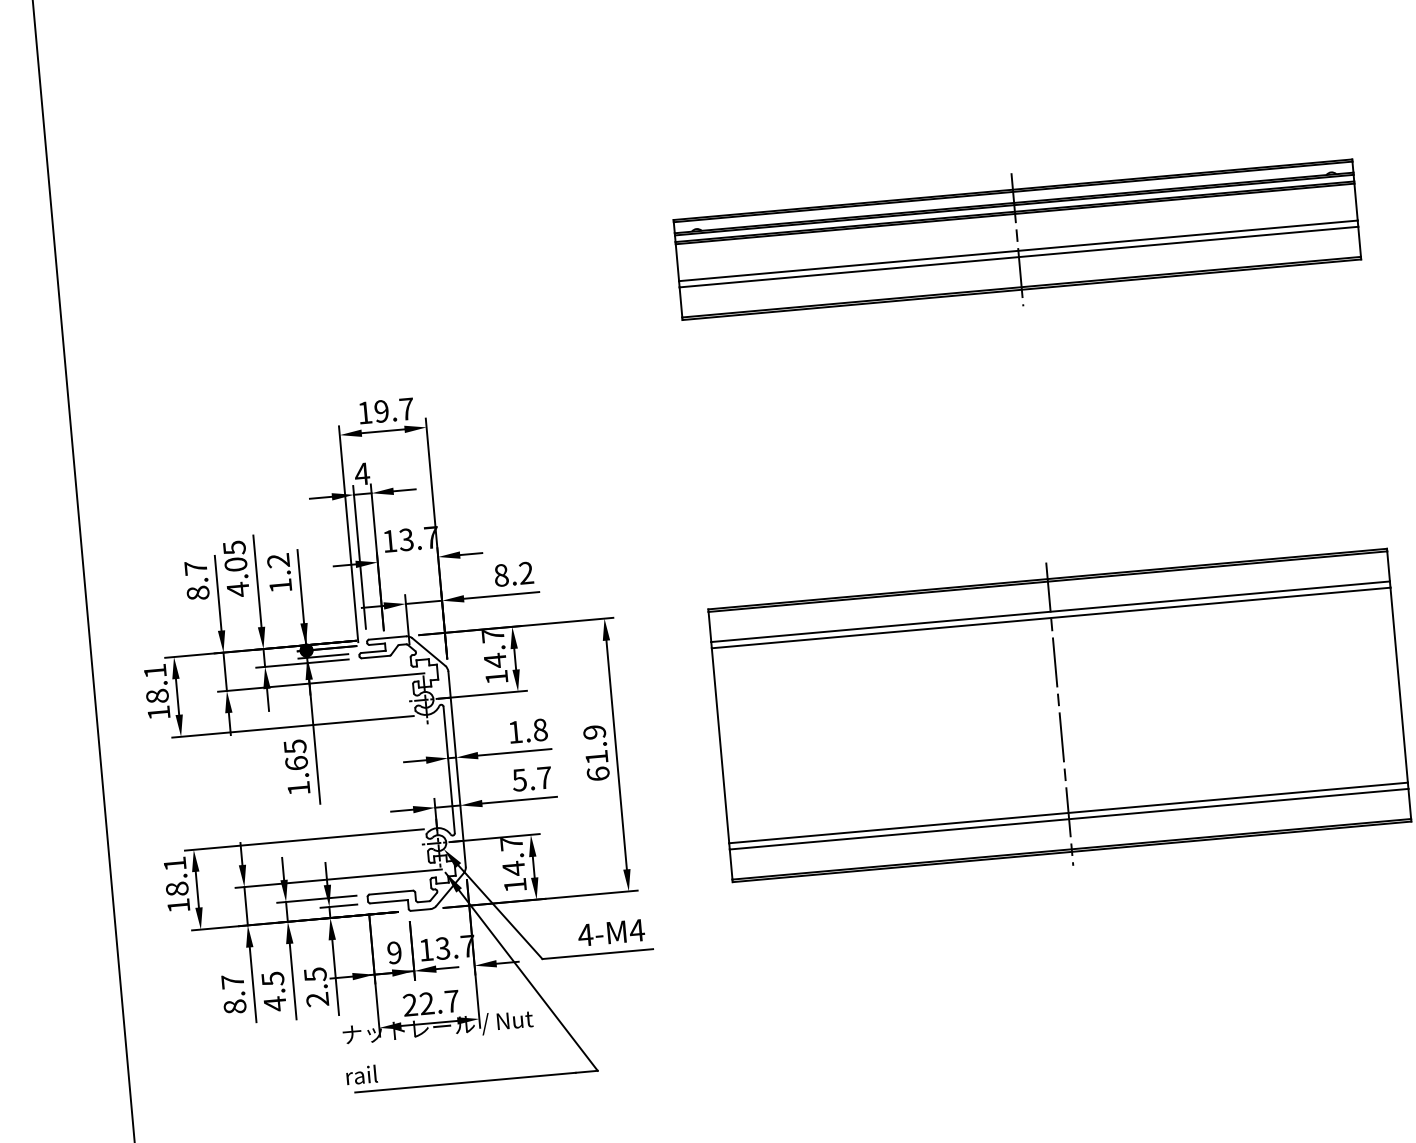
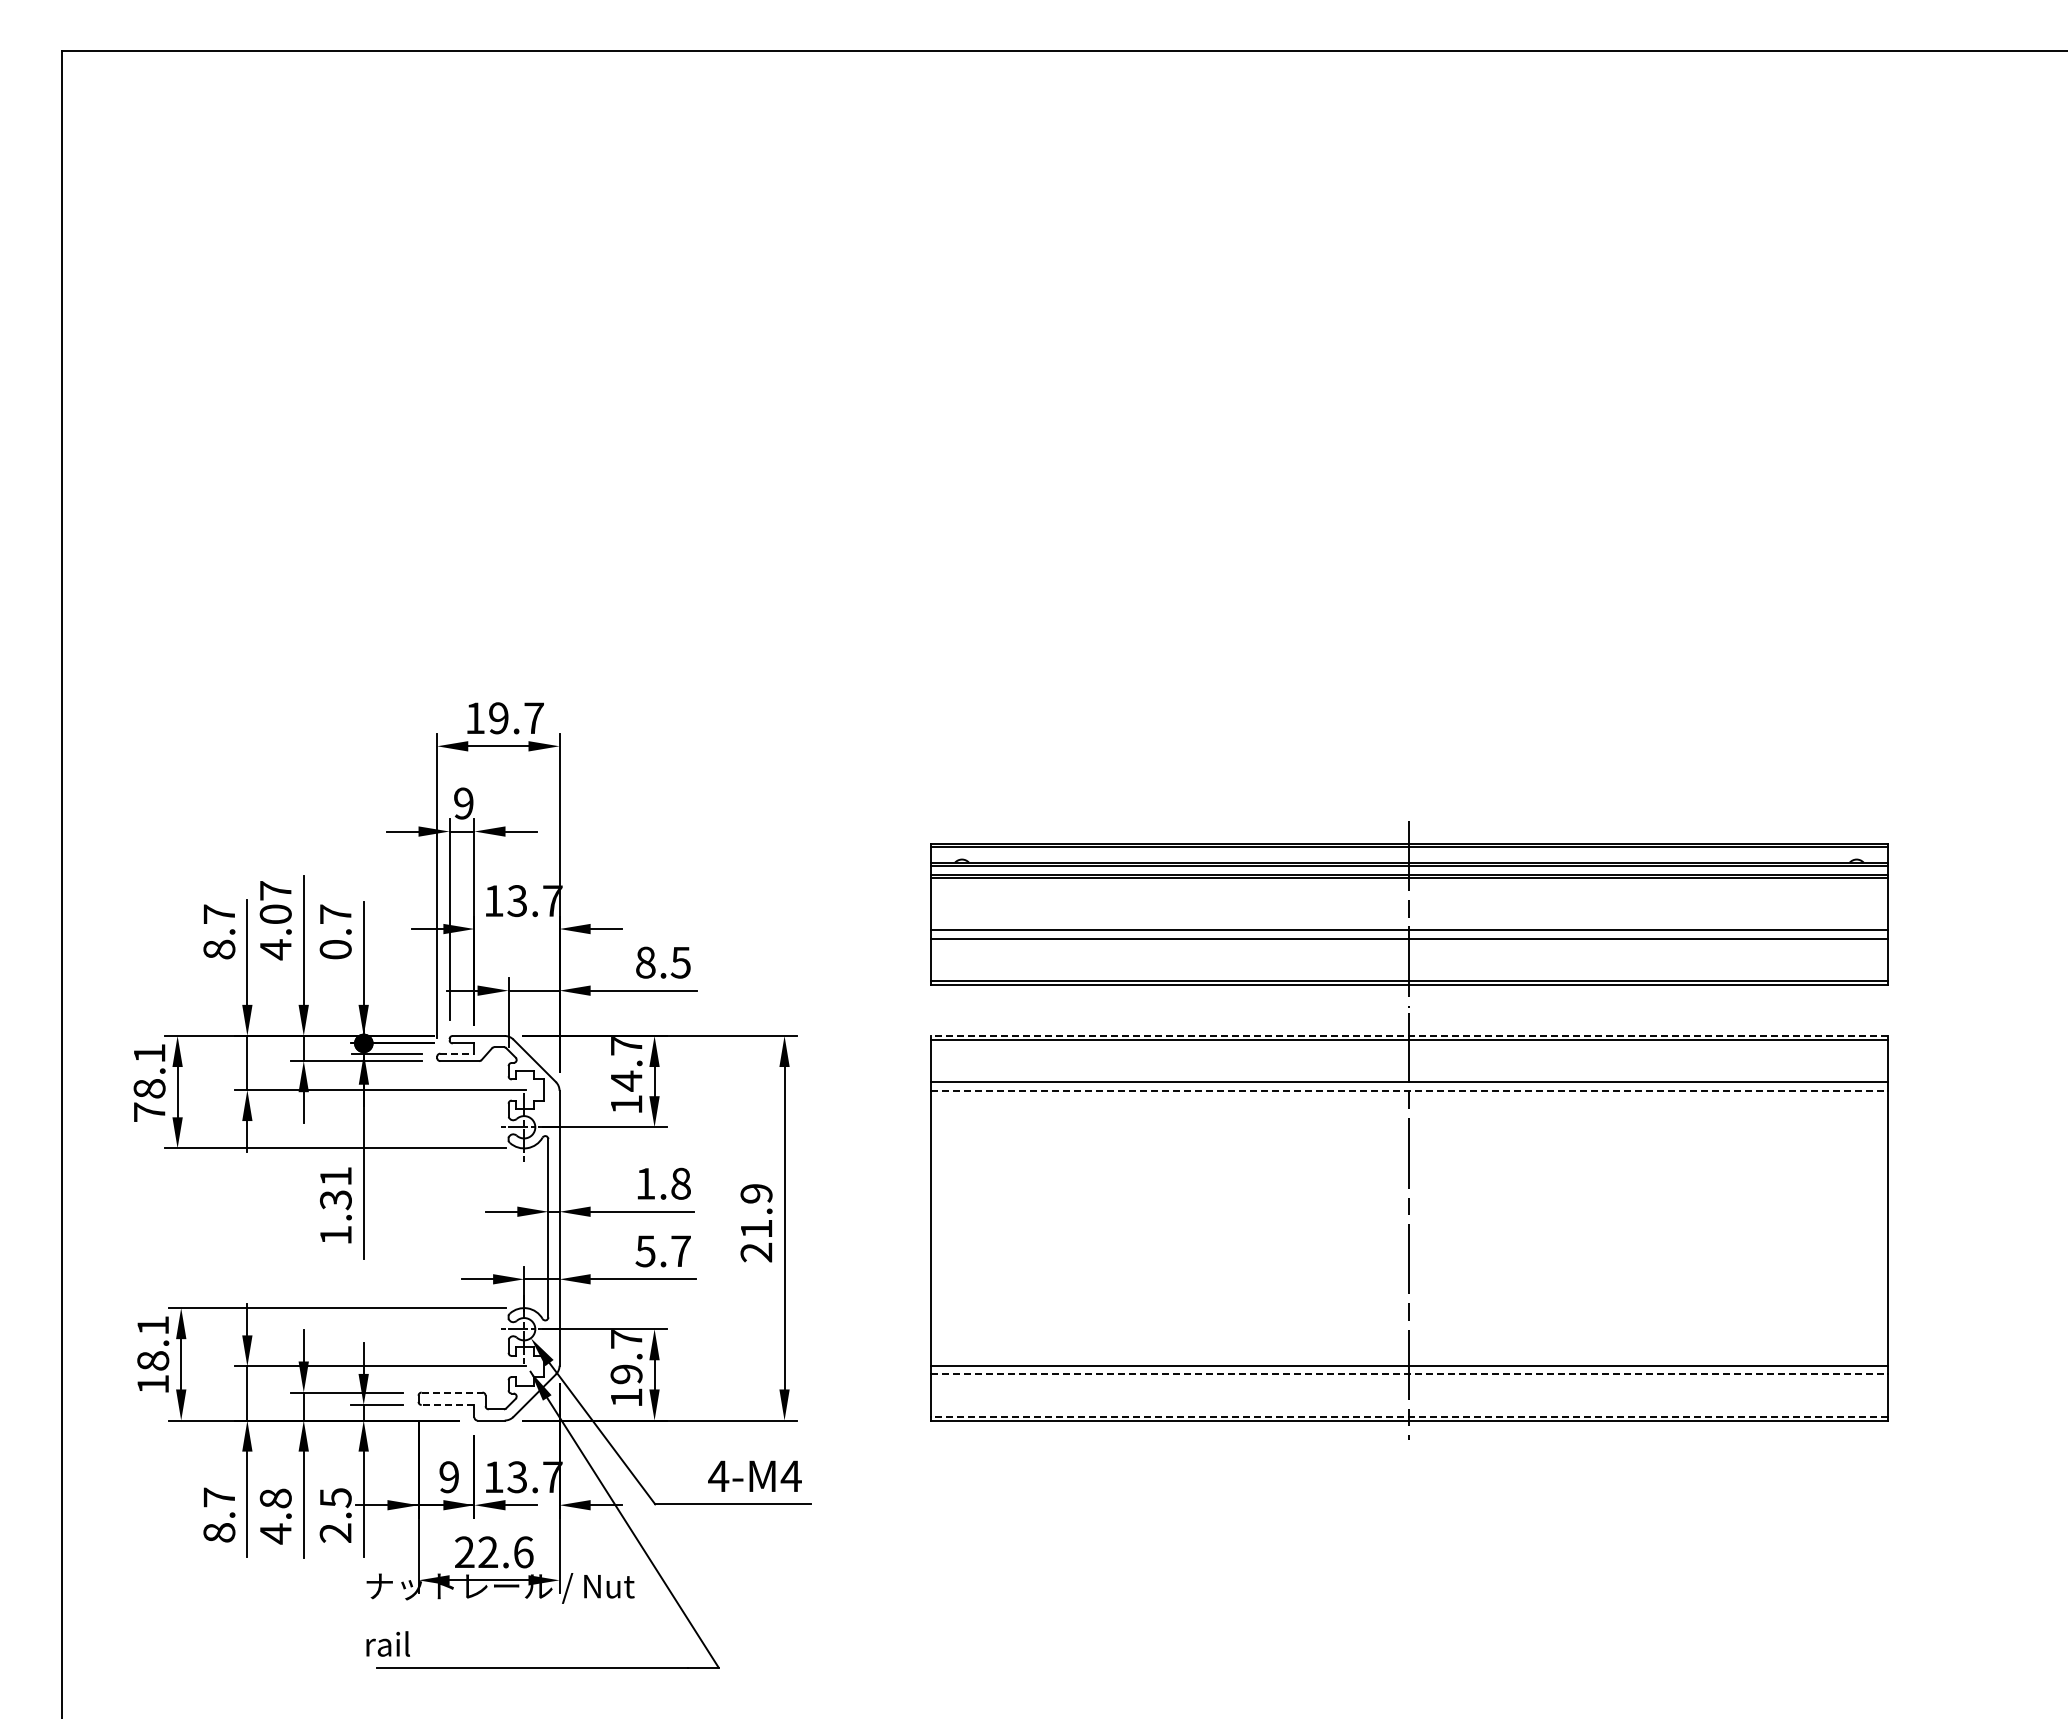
part: (1017, 239) -> (1409, 914), moved
text: (362, 474) -> (463, 803), 4 -> 9
text: (234, 548) -> (275, 891), 4.05 -> 4.07
text: (279, 572) -> (335, 931), 1.2 -> 0.7
text: (526, 573) -> (680, 962), 8.2 -> 8.5
line: (1047, 578) -> (1408, 1035), solid -> dashed
line: (1051, 617) -> (1409, 1090), solid -> dashed
line: (373, 651) -> (457, 1053), solid -> dashed
text: (158, 712) -> (149, 1111), 18.1 -> 78.1
text: (295, 755) -> (335, 1188), 1.65 -> 1.31
text: (598, 773) -> (756, 1252), 61.9 -> 21.9
line: (1069, 819) -> (1409, 1374), solid -> dashed
line: (1071, 849) -> (1408, 1416), solid -> dashed
text: (513, 868) -> (626, 1374), 14.7 -> 19.7
line: (391, 892) -> (452, 1392), solid -> dashed
line: (388, 902) -> (447, 1405), solid -> dashed
text: (272, 978) -> (275, 1498), 4.5 -> 4.8
text: (452, 1001) -> (523, 1552), 22.7 -> 22.6

